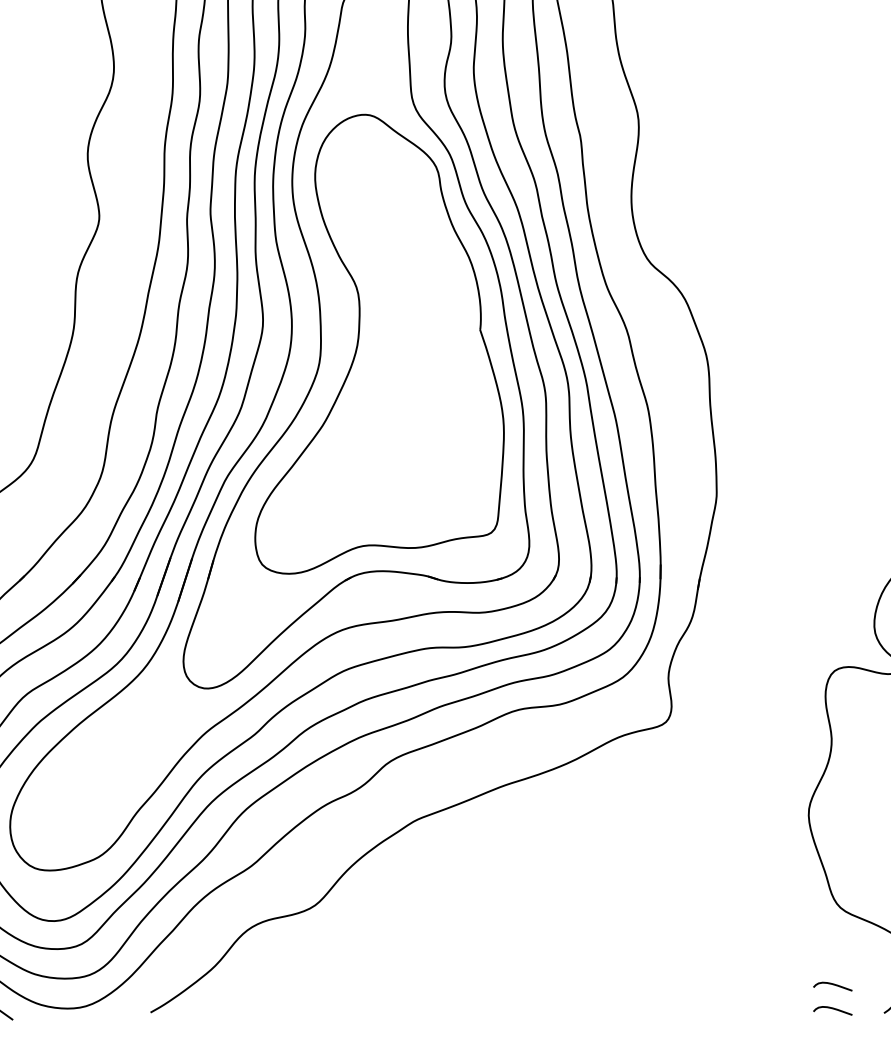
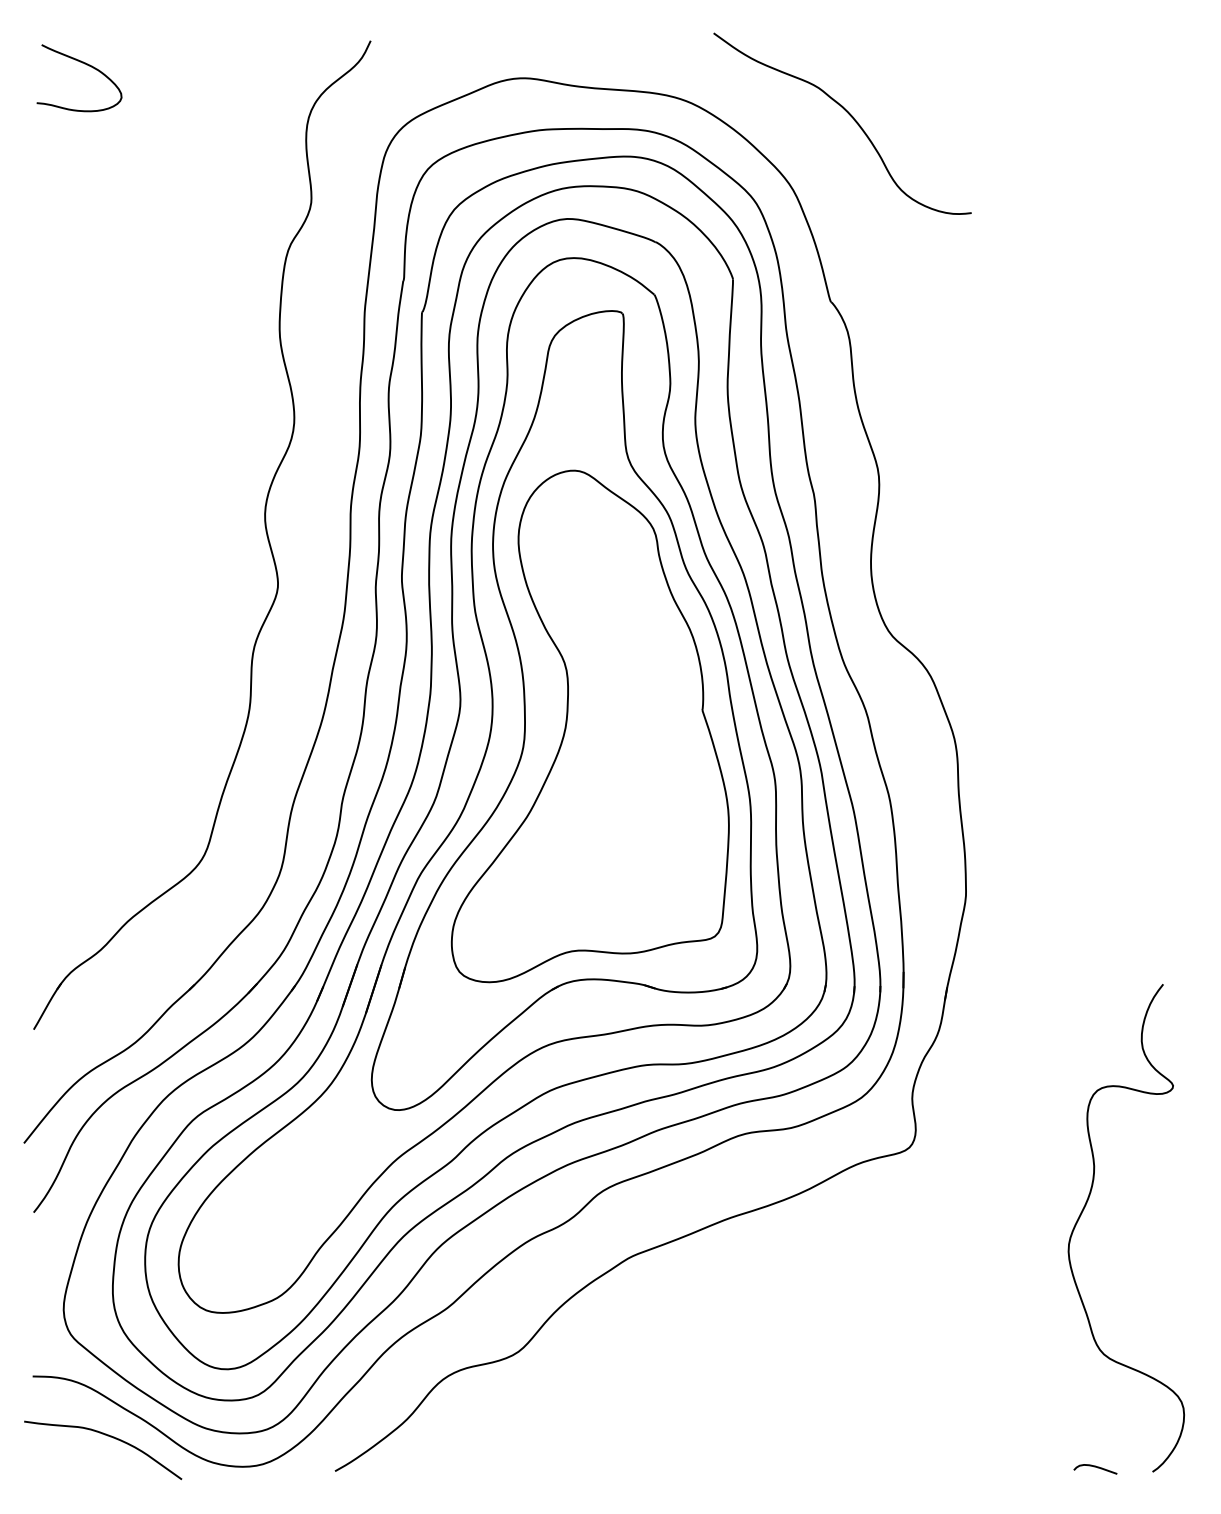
curve: (832, 984) -> (1095, 1440), removed

